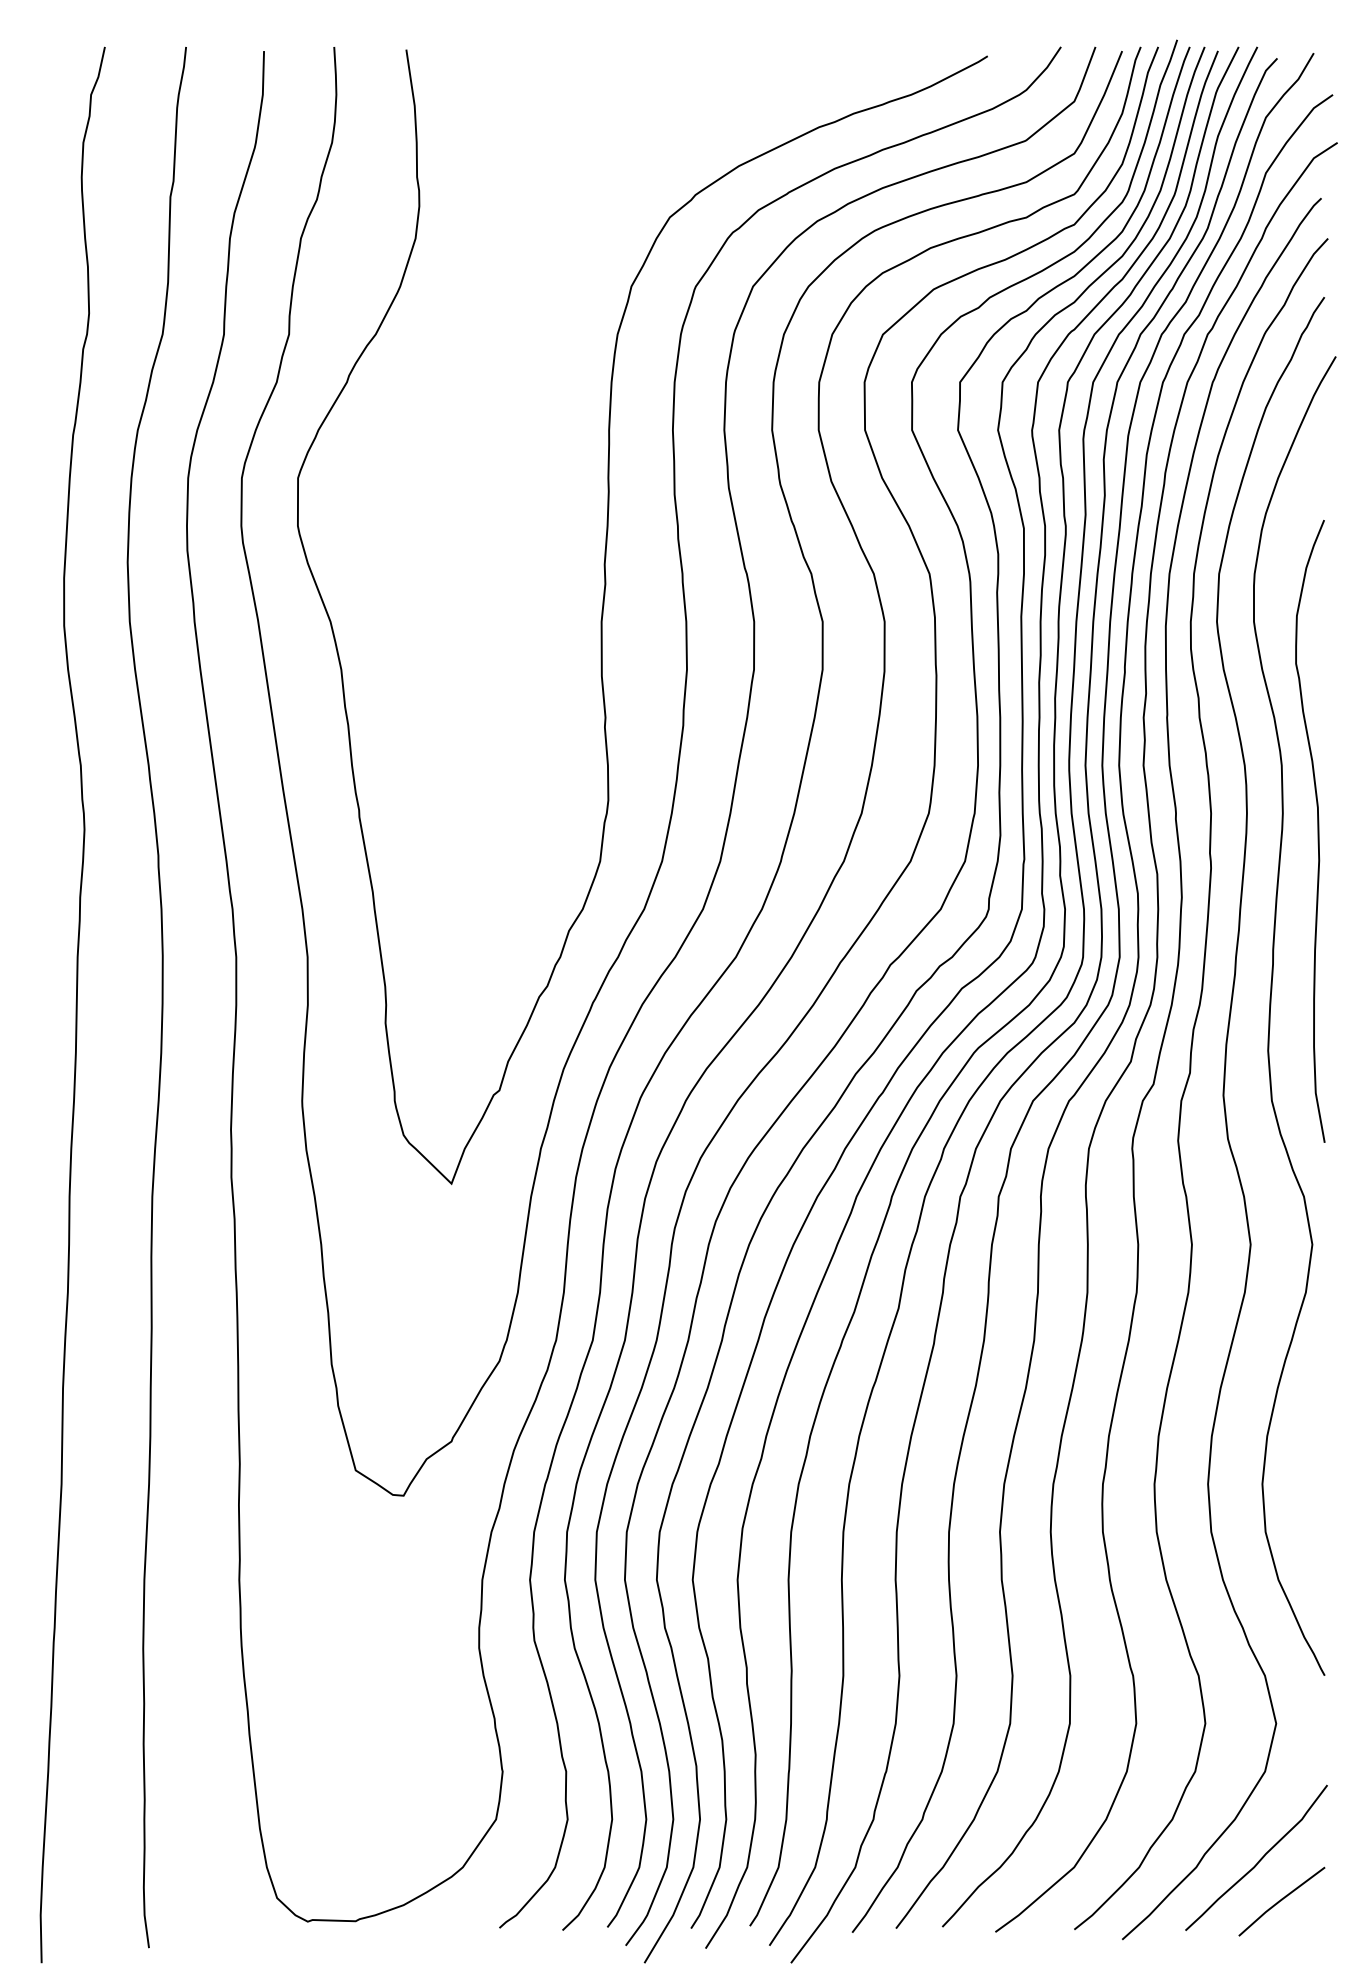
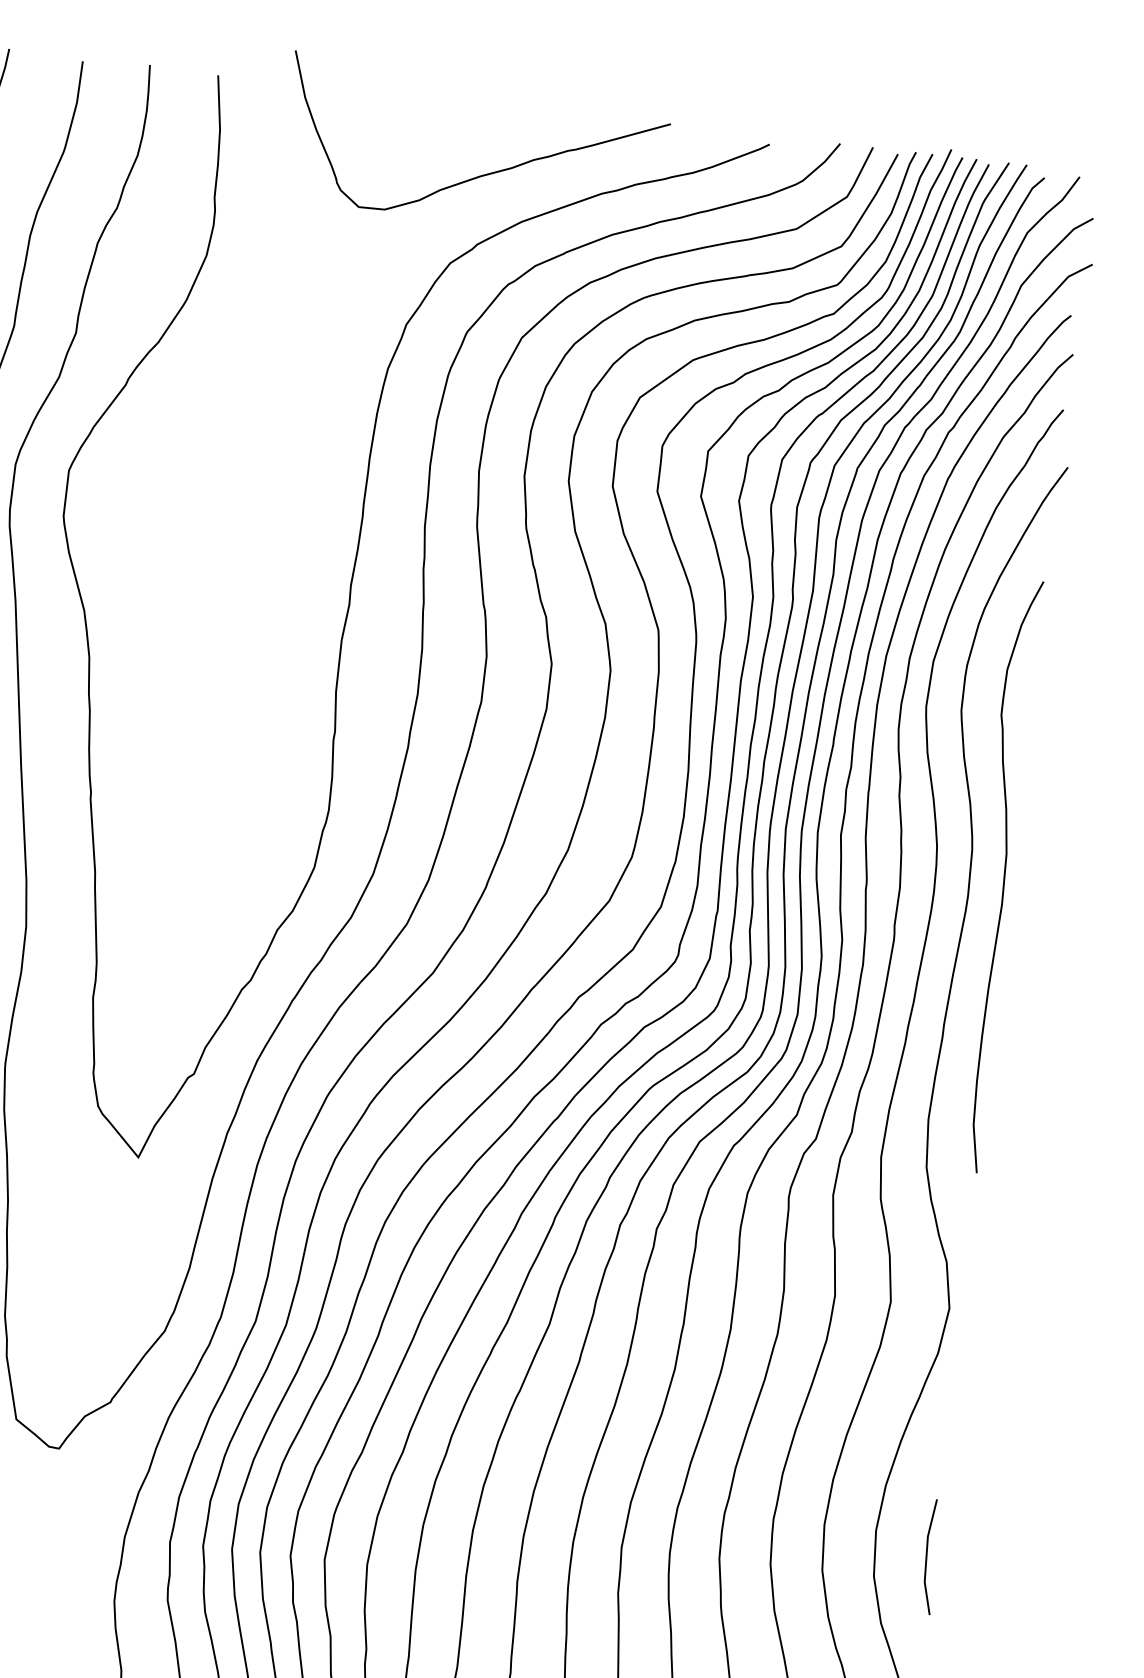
curve: (695, 120) -> (485, 173), added
curve: (1317, 831) -> (1003, 876), moved
line: (1318, 1504) -> (927, 1555), added

